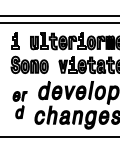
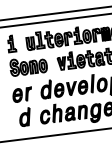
part: (19, 104) -> (23, 106), size x1.43

